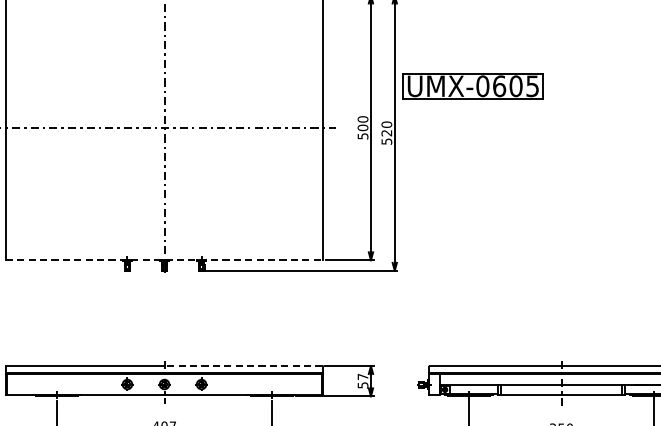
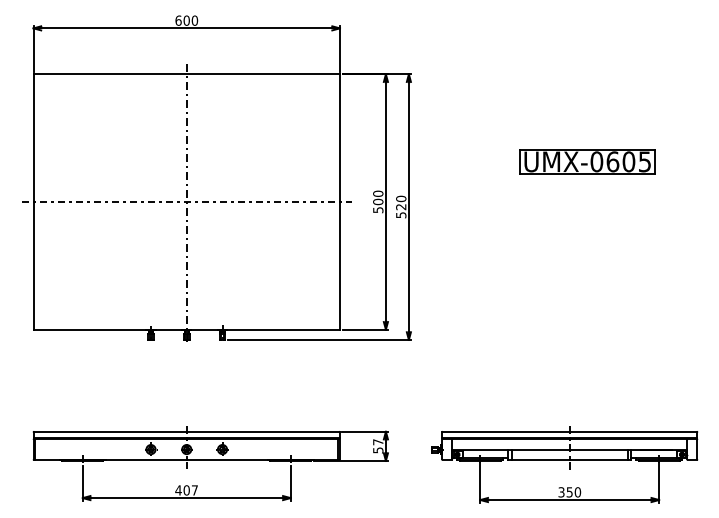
part: (473, 85) -> (587, 161), moved
line: (165, 260) -> (187, 329), dashed -> solid
line: (243, 365) -> (262, 431), dashed -> solid

